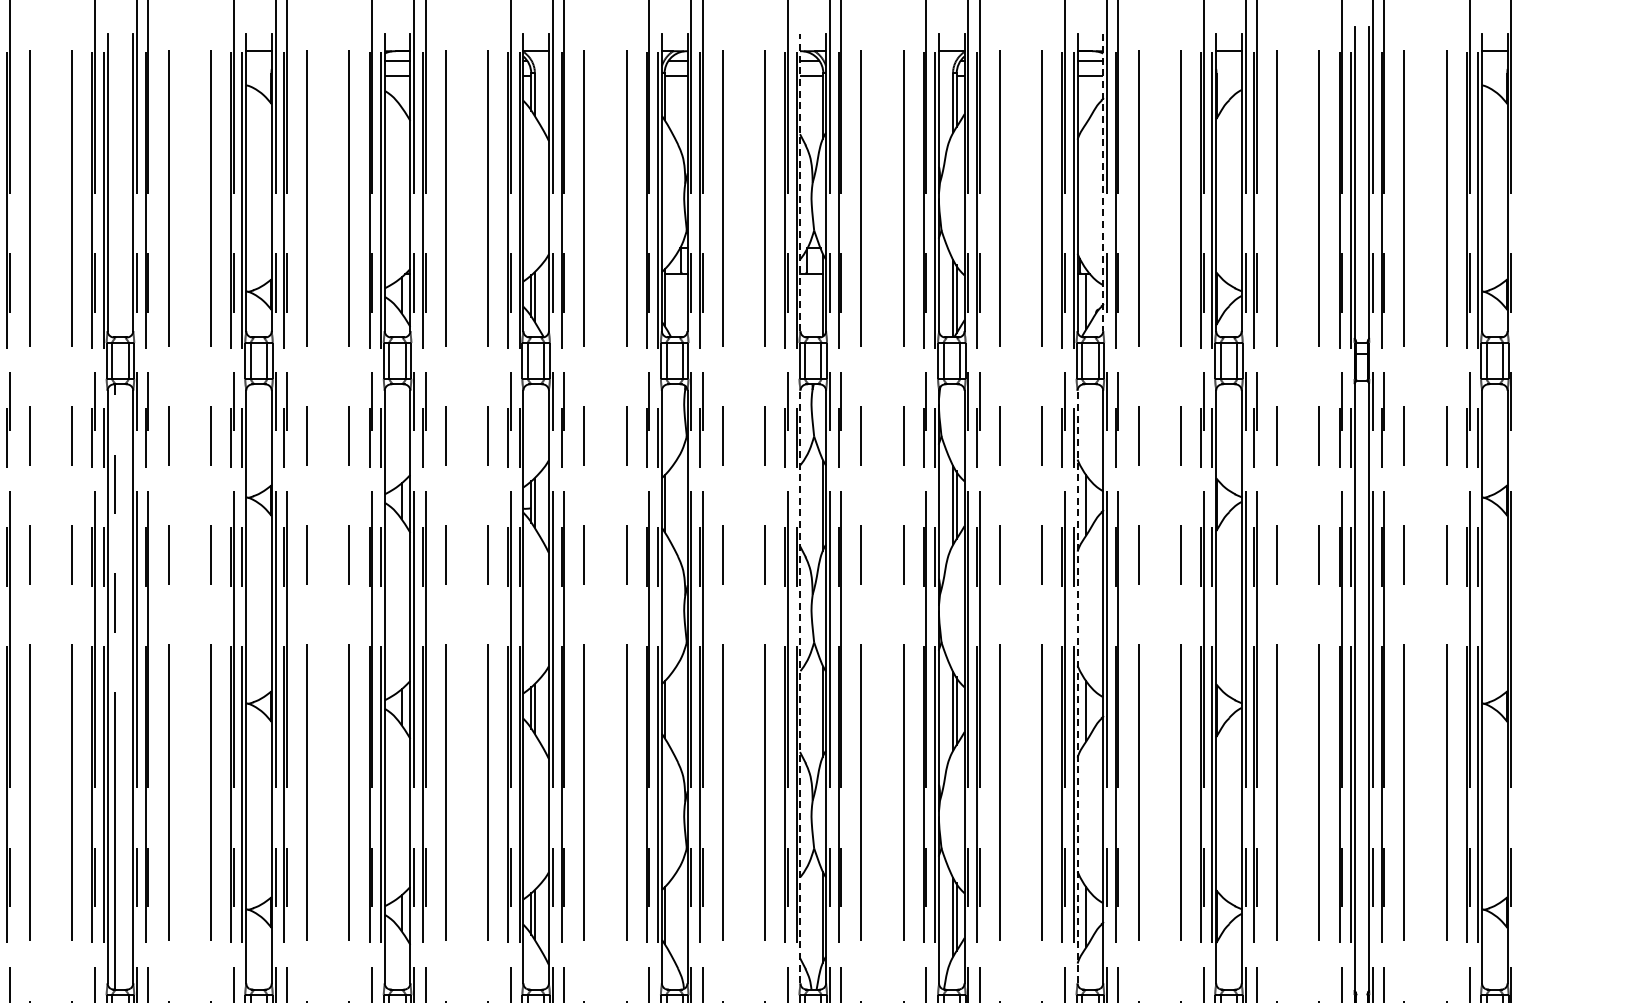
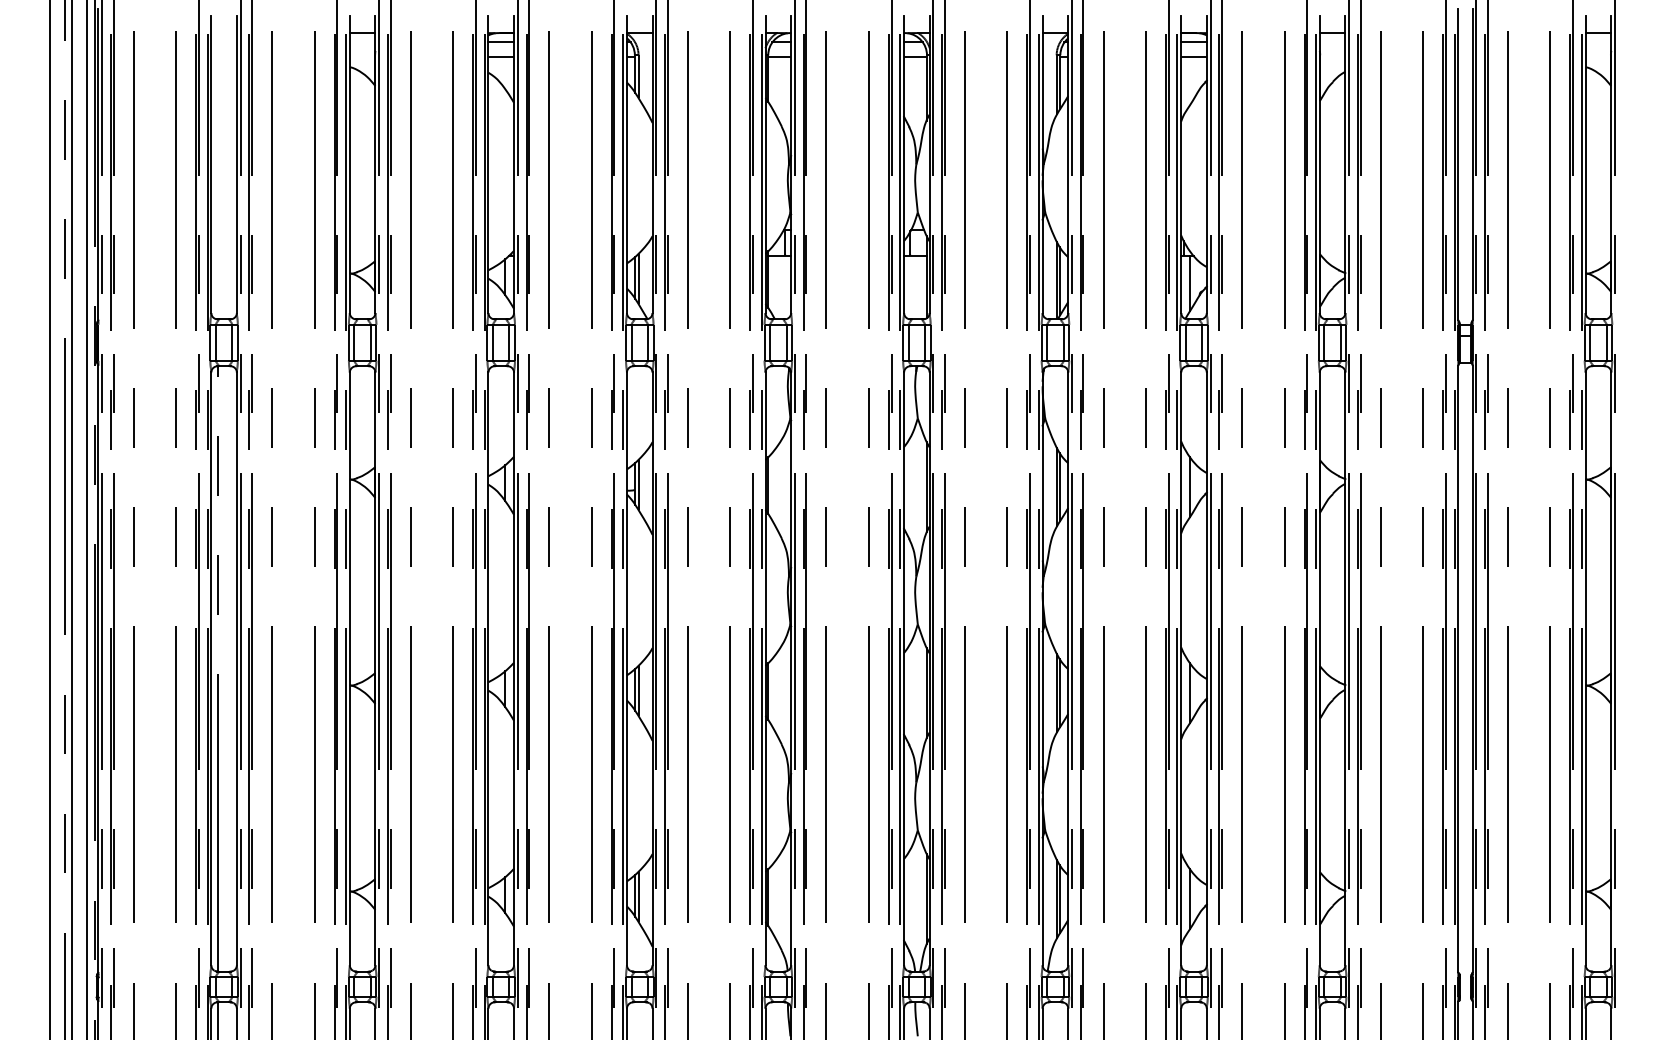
line: (800, 182) -> (904, 164), dashed -> solid
line: (1102, 182) -> (1206, 164), dashed -> solid
line: (800, 686) -> (904, 668), dashed -> solid
line: (1077, 686) -> (1181, 668), dashed -> solid

